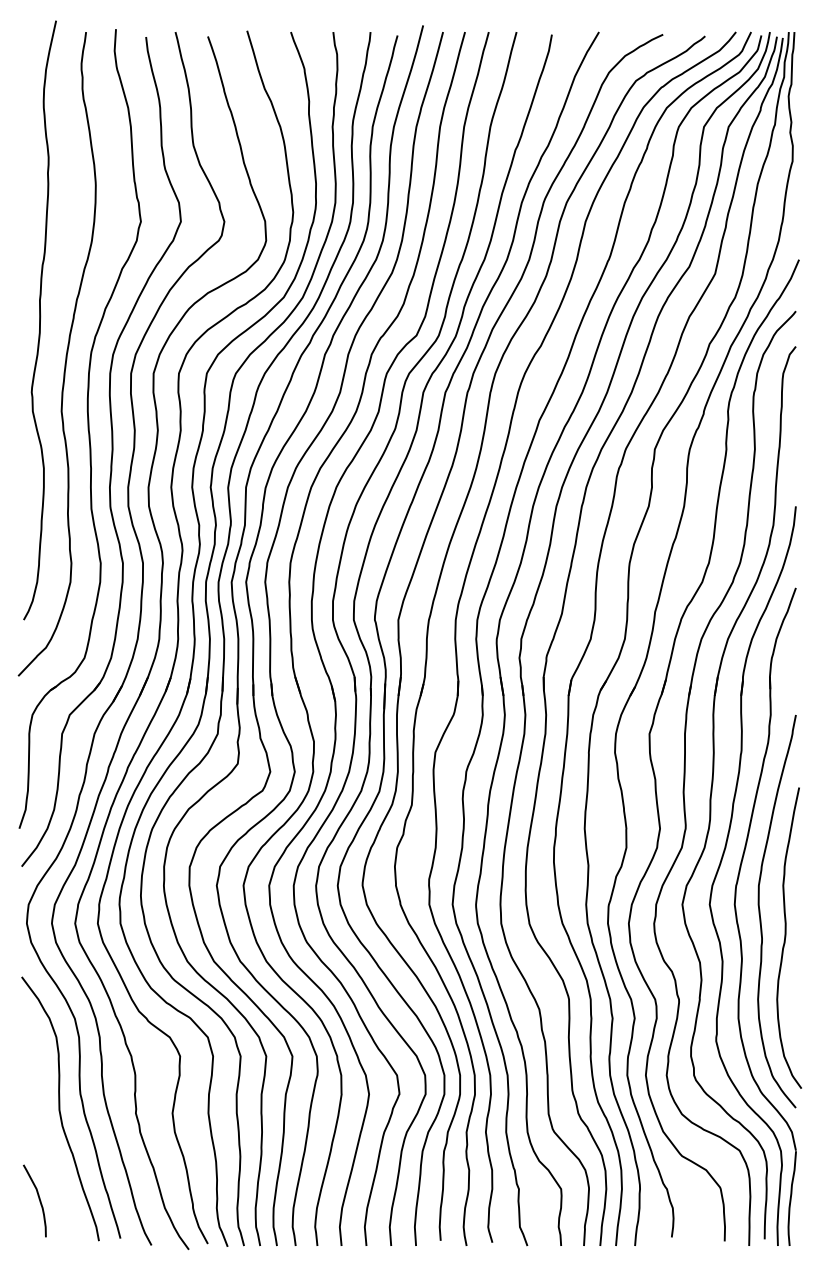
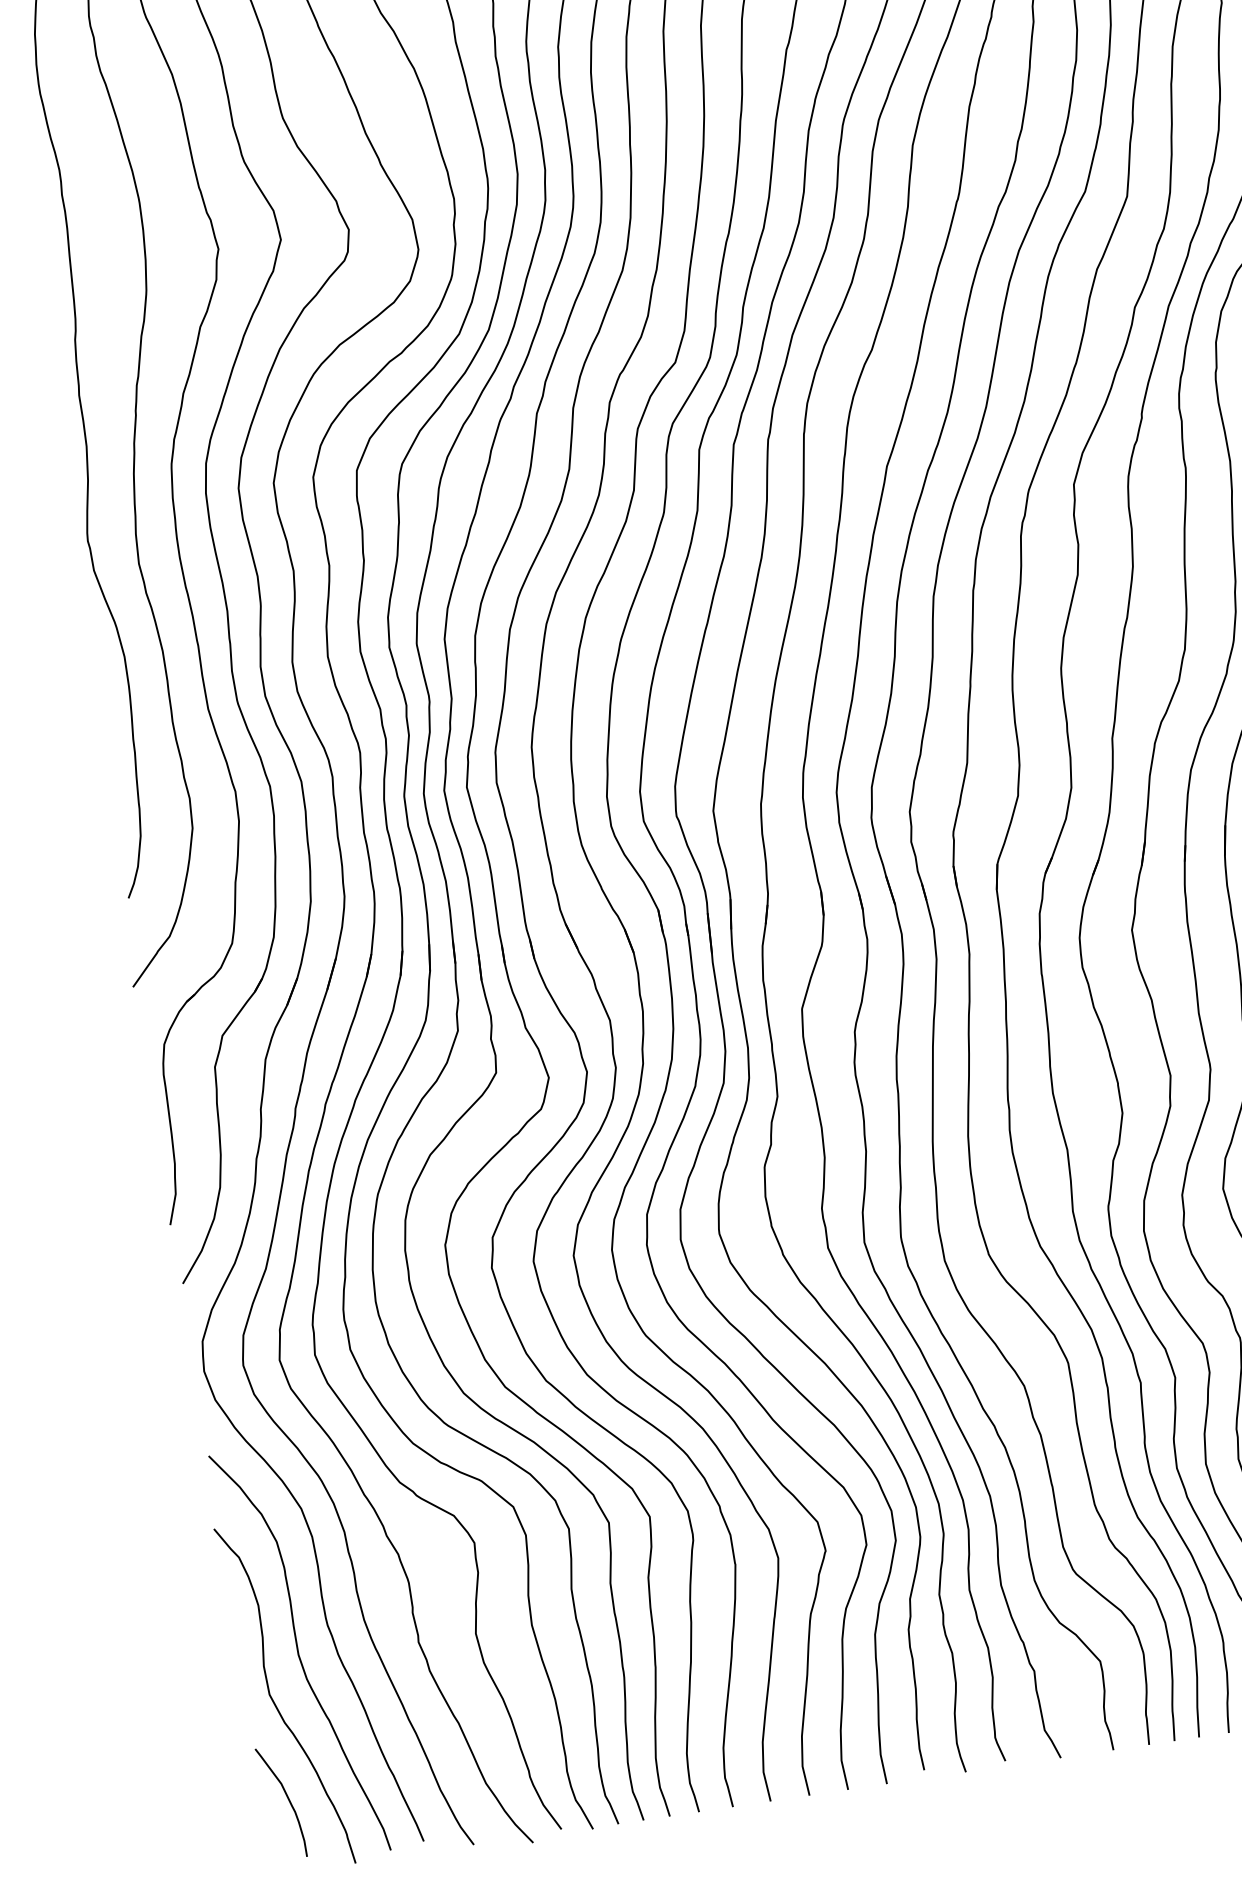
curve: (40, 1136) -> (275, 1700), added

